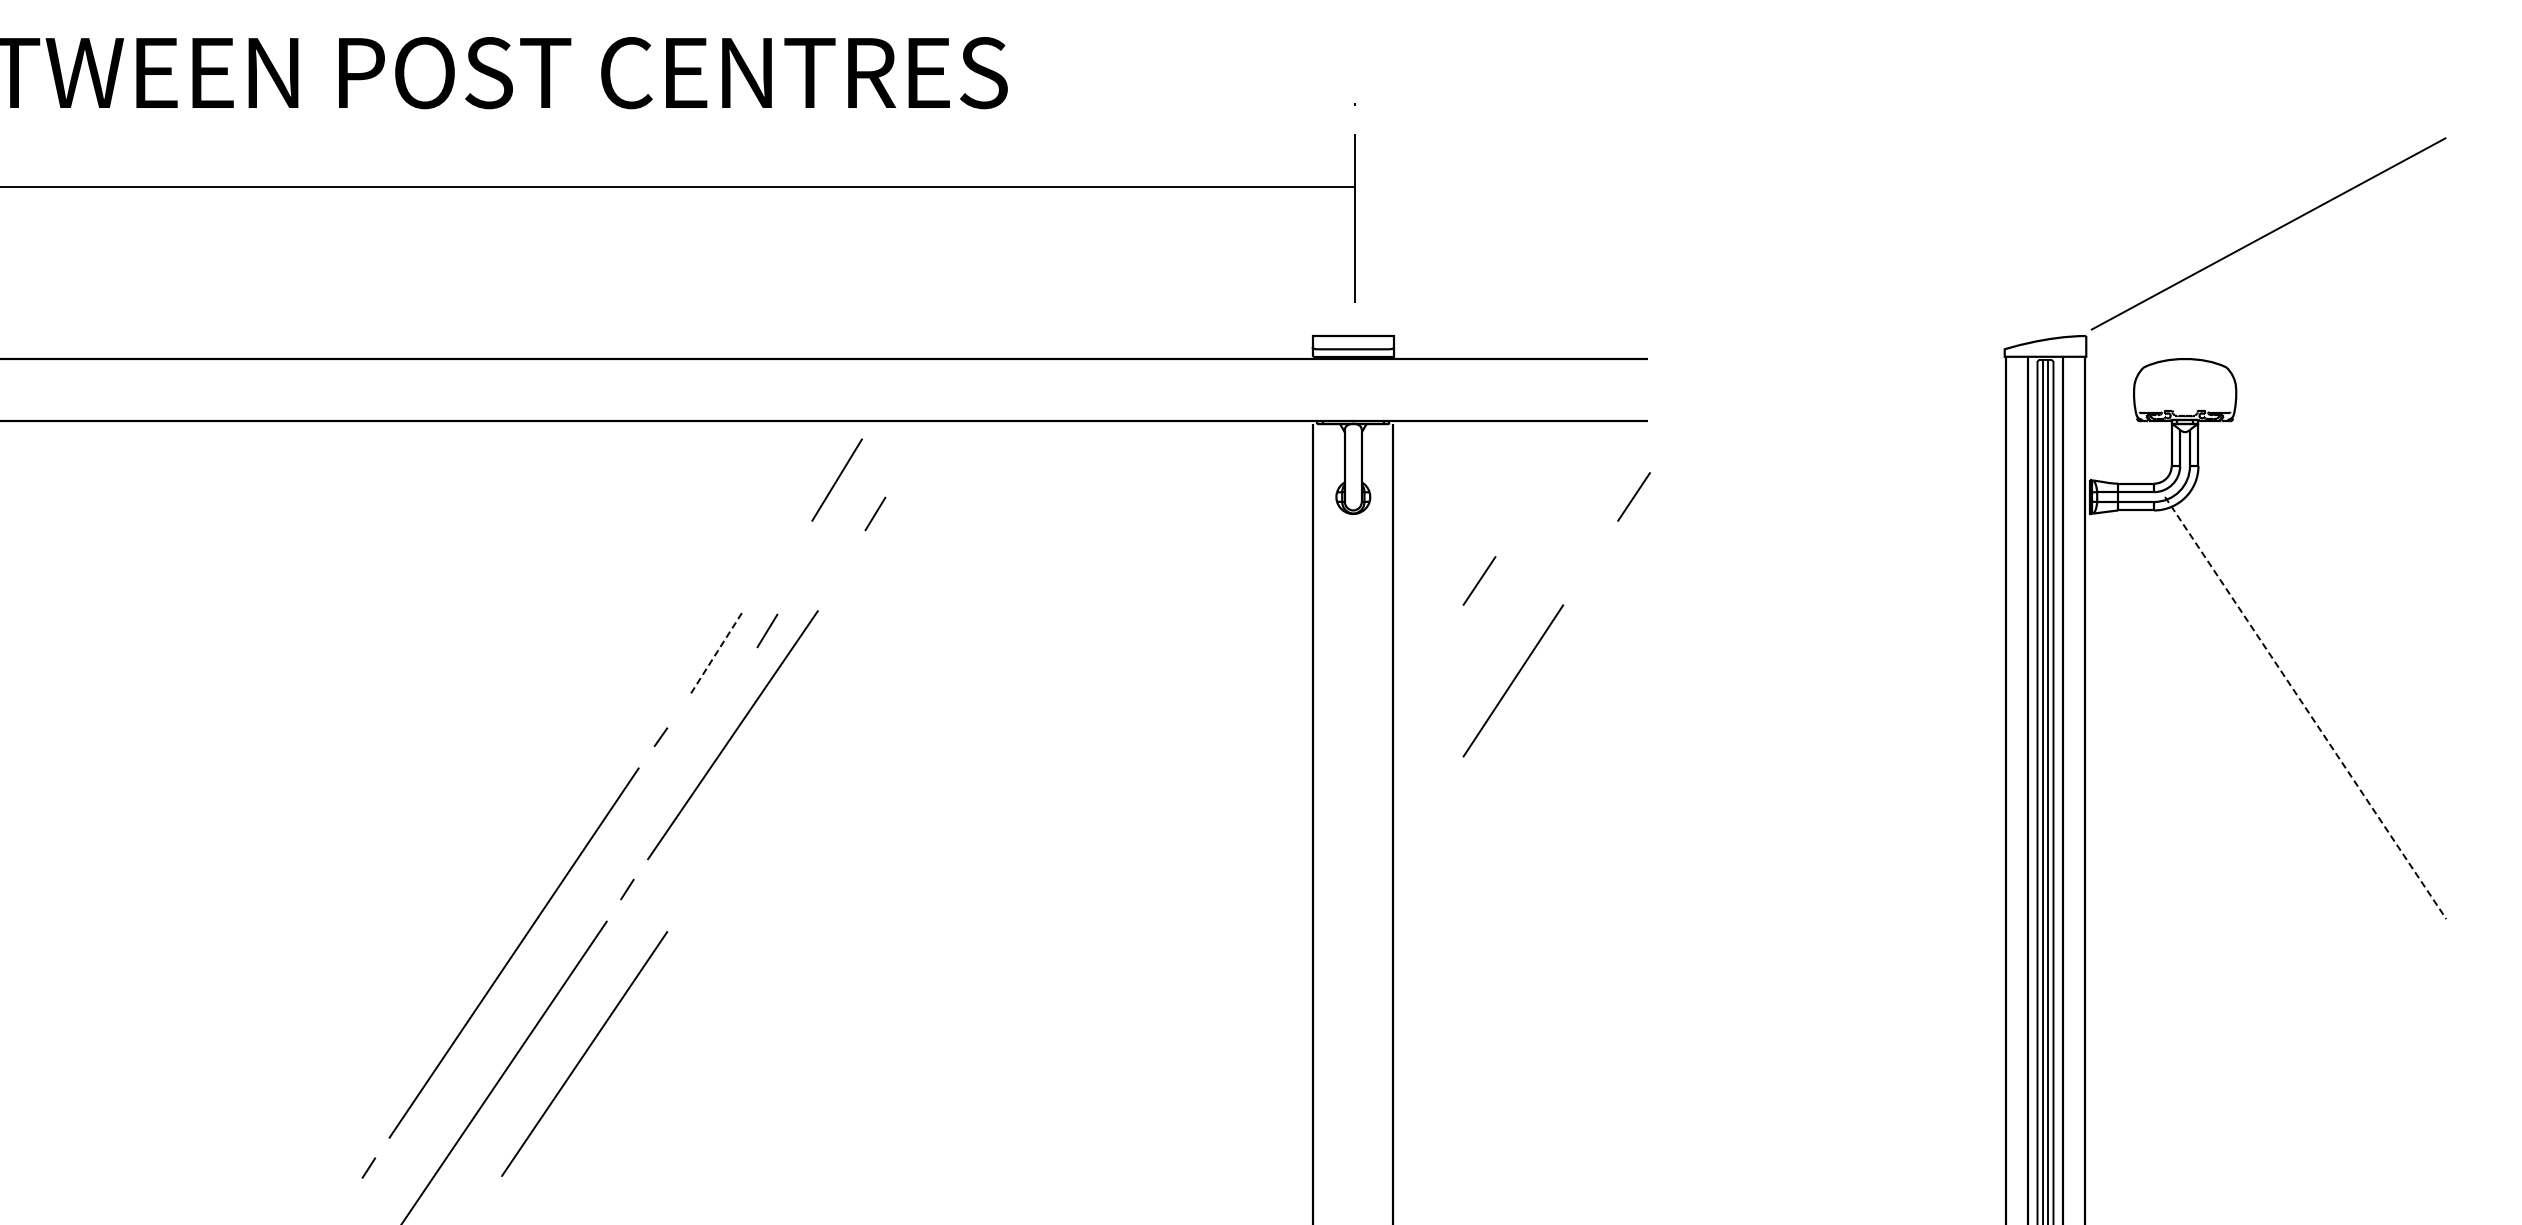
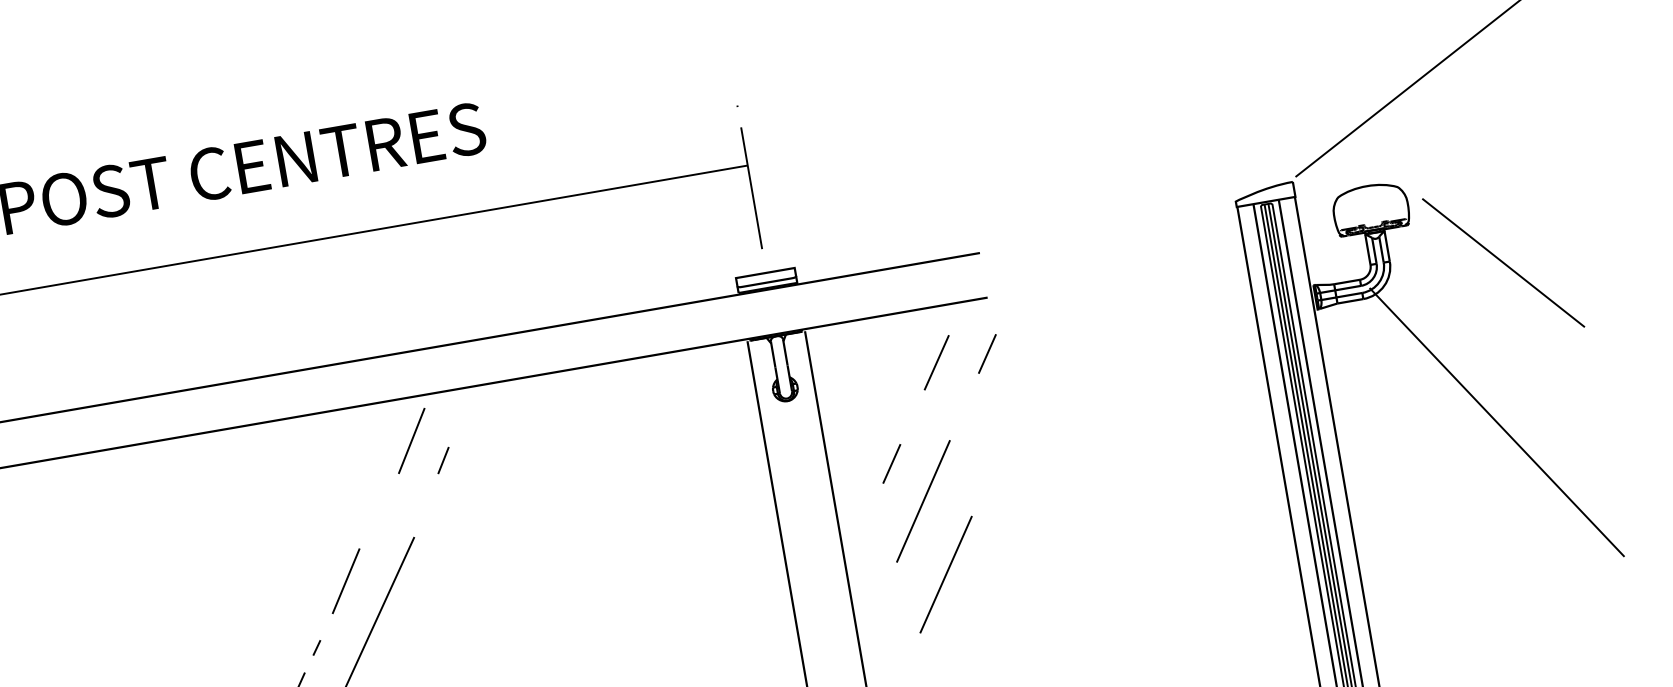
line: (2351, 494) -> (1503, 263), added
line: (1563, 496) -> (936, 362), added
line: (1479, 580) -> (891, 463), moved
line: (767, 630) -> (380, 557), removed
line: (715, 654) -> (345, 581), dashed -> solid
line: (2305, 708) -> (1496, 422), dashed -> solid
line: (1526, 784) -> (945, 574), added

